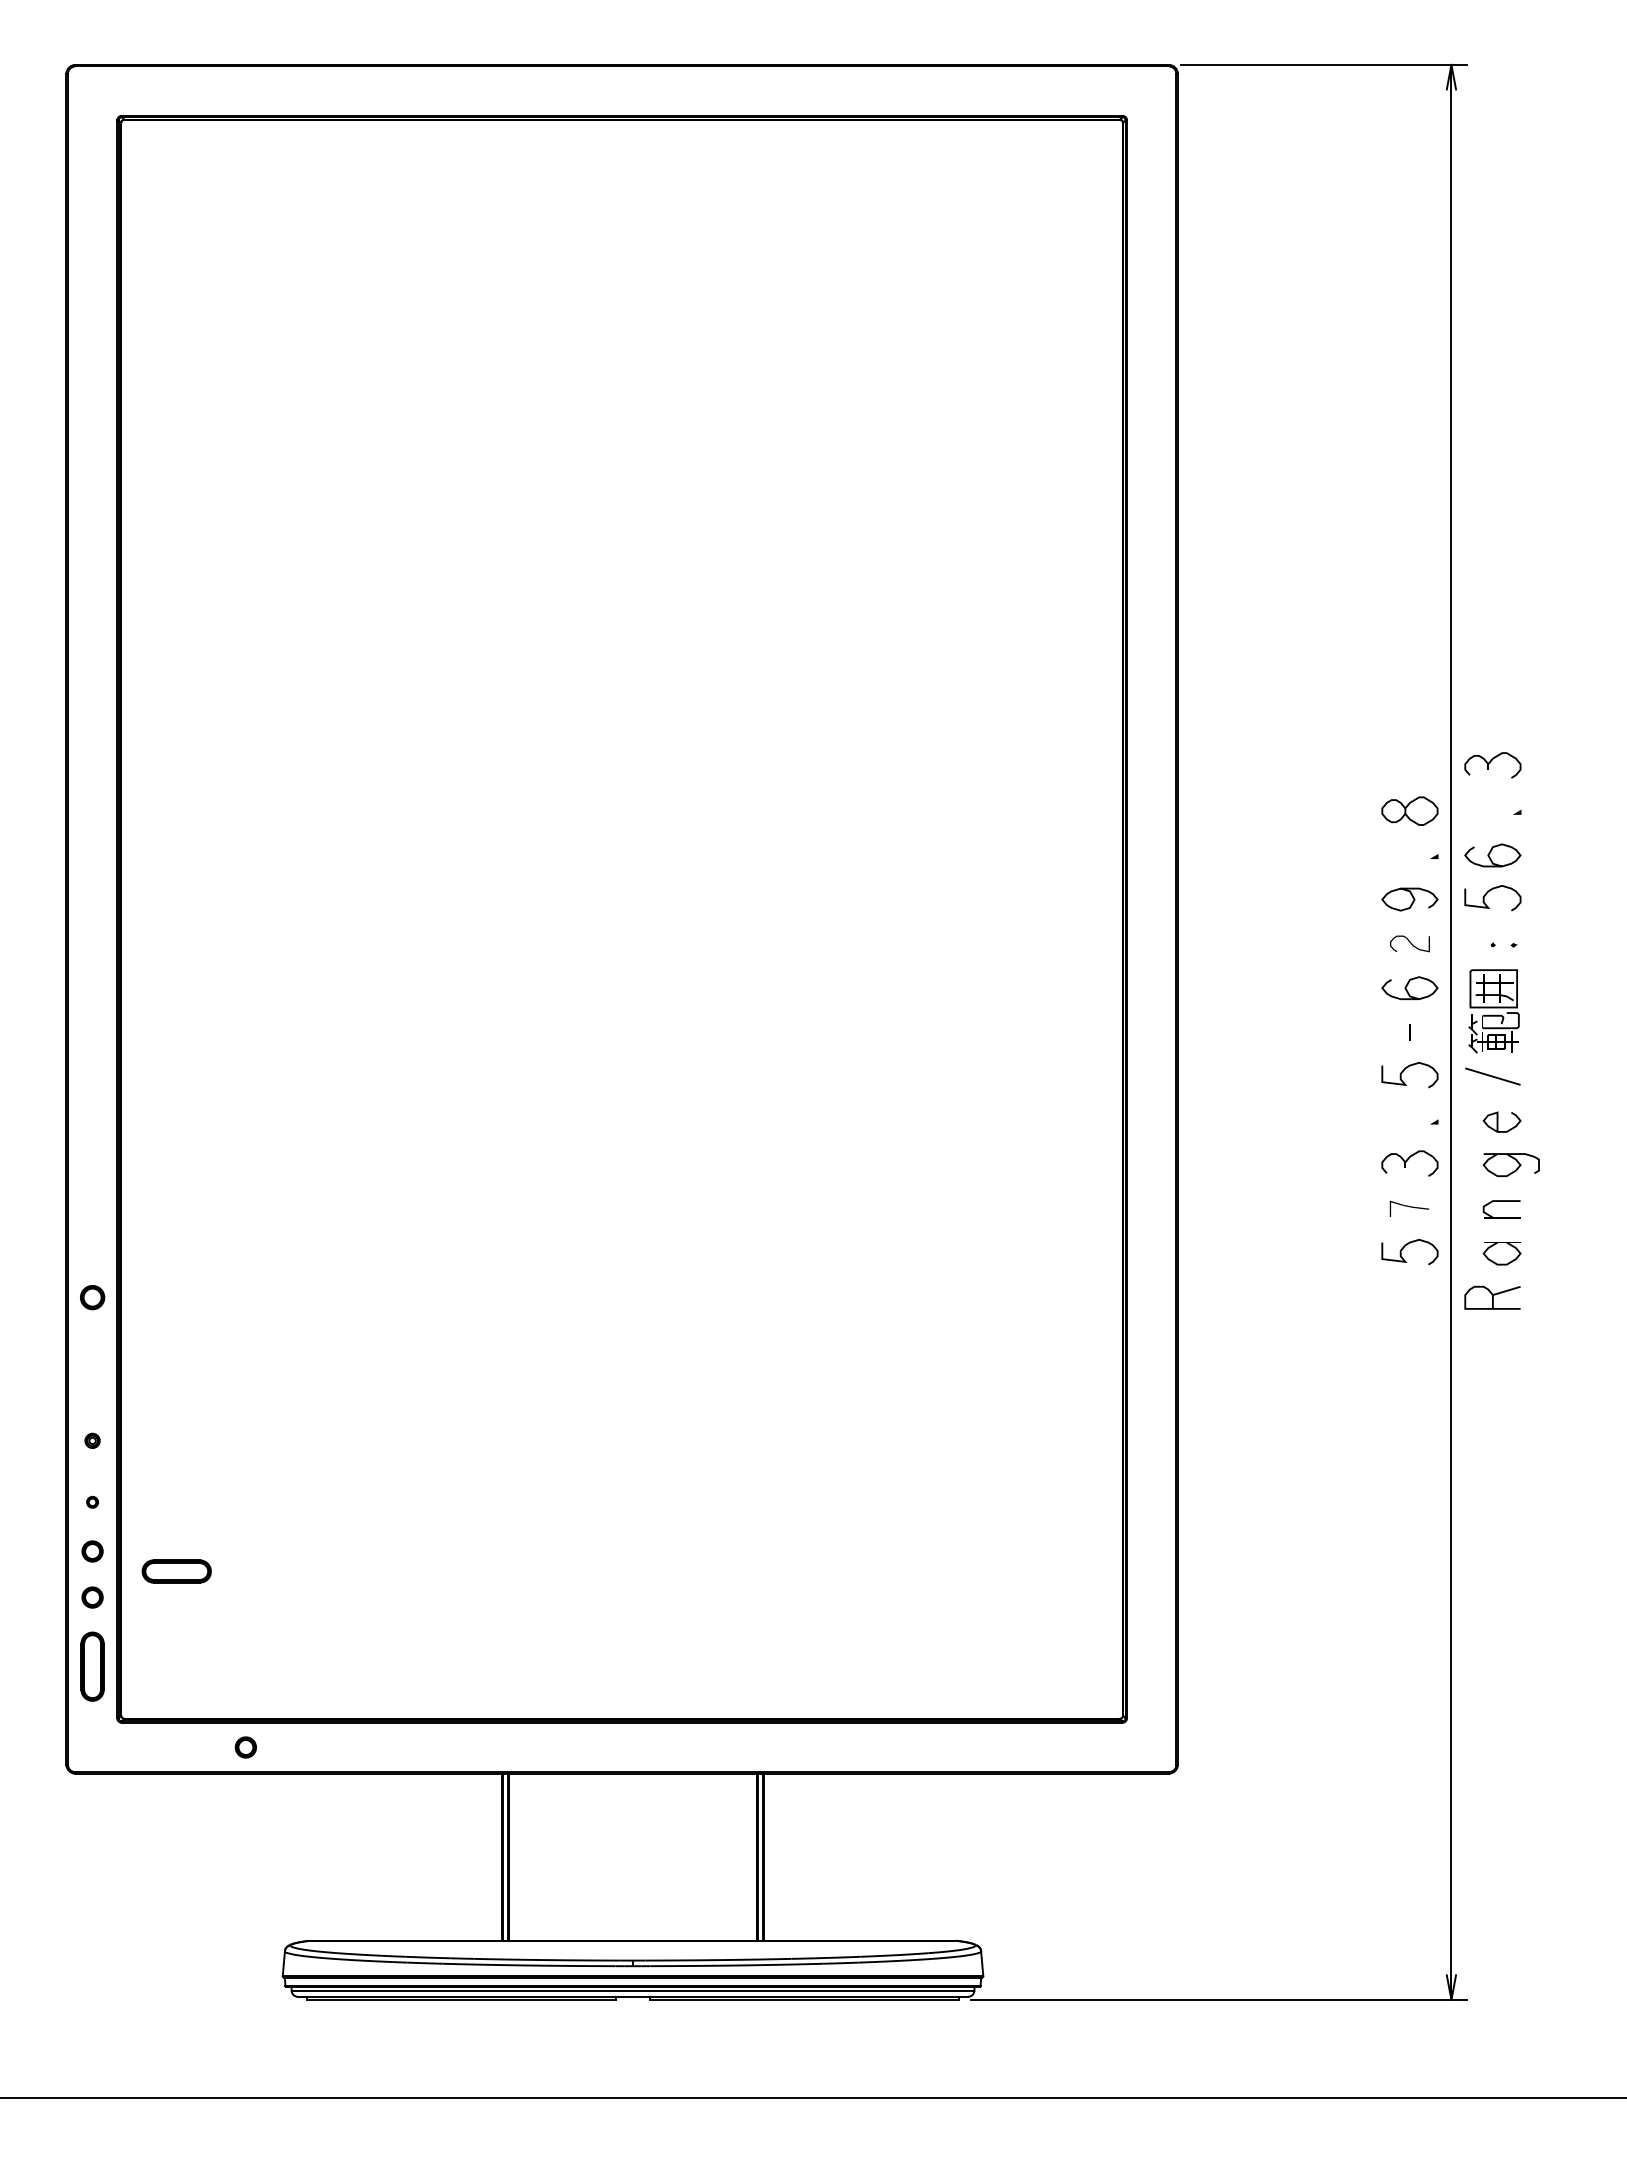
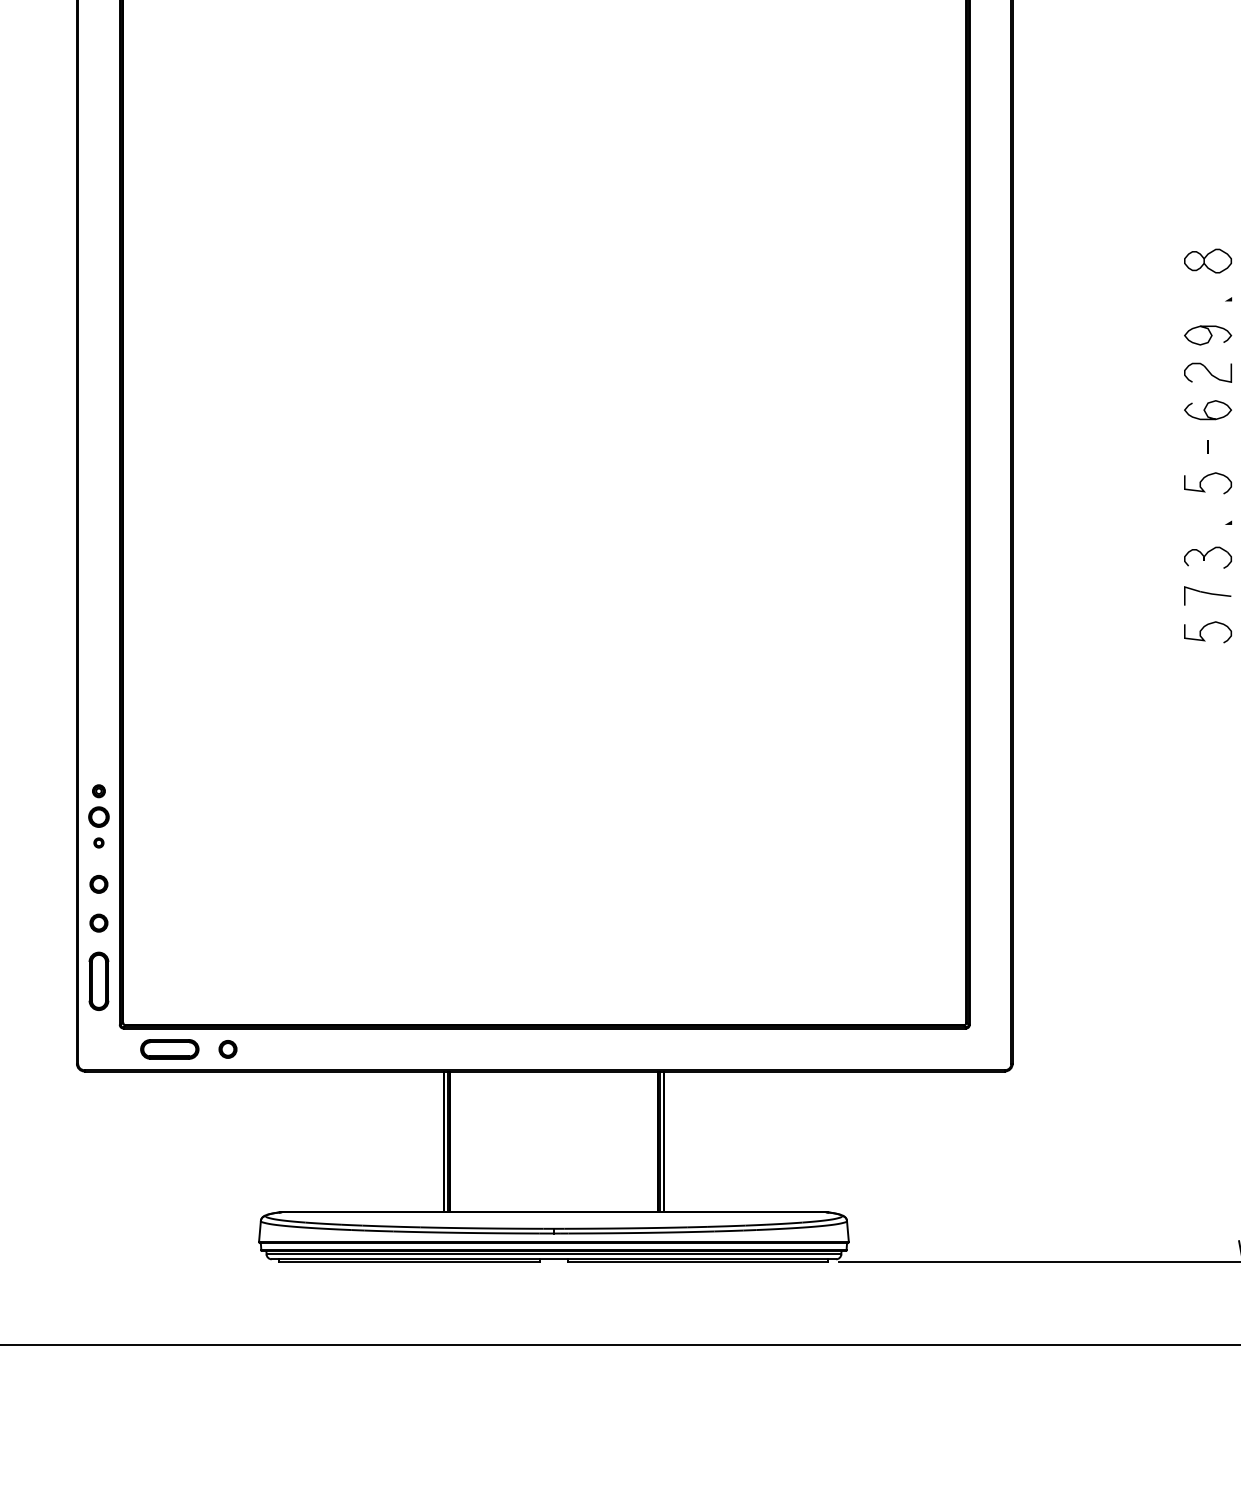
part: (1409, 943) -> (1207, 372), size x1.43
part: (1409, 1208) -> (1207, 595), size x1.43
part: (92, 1297) -> (98, 817), moved
part: (176, 1571) -> (169, 1049), moved

